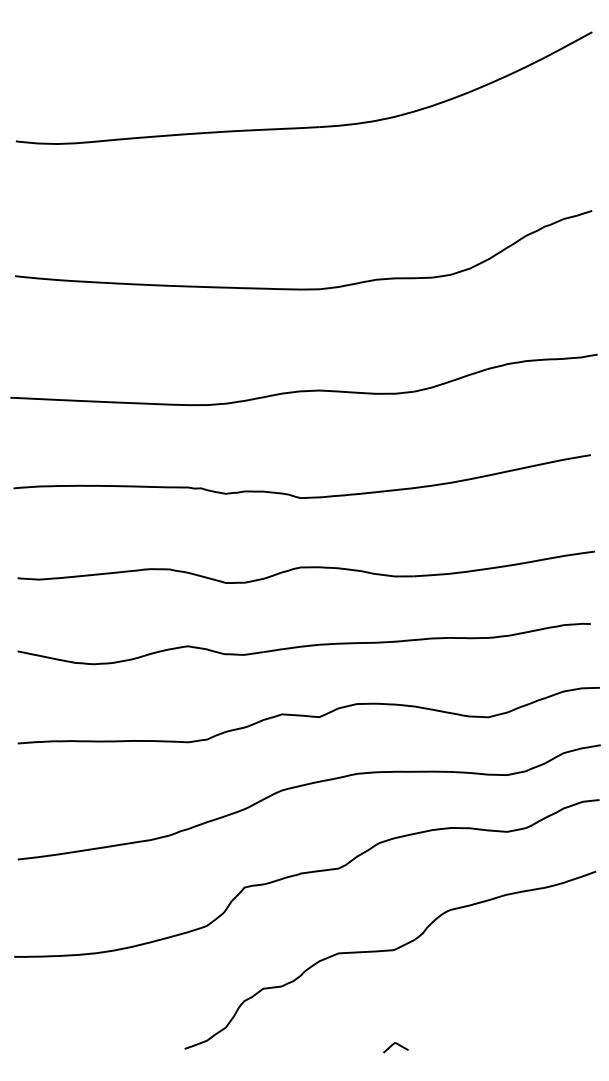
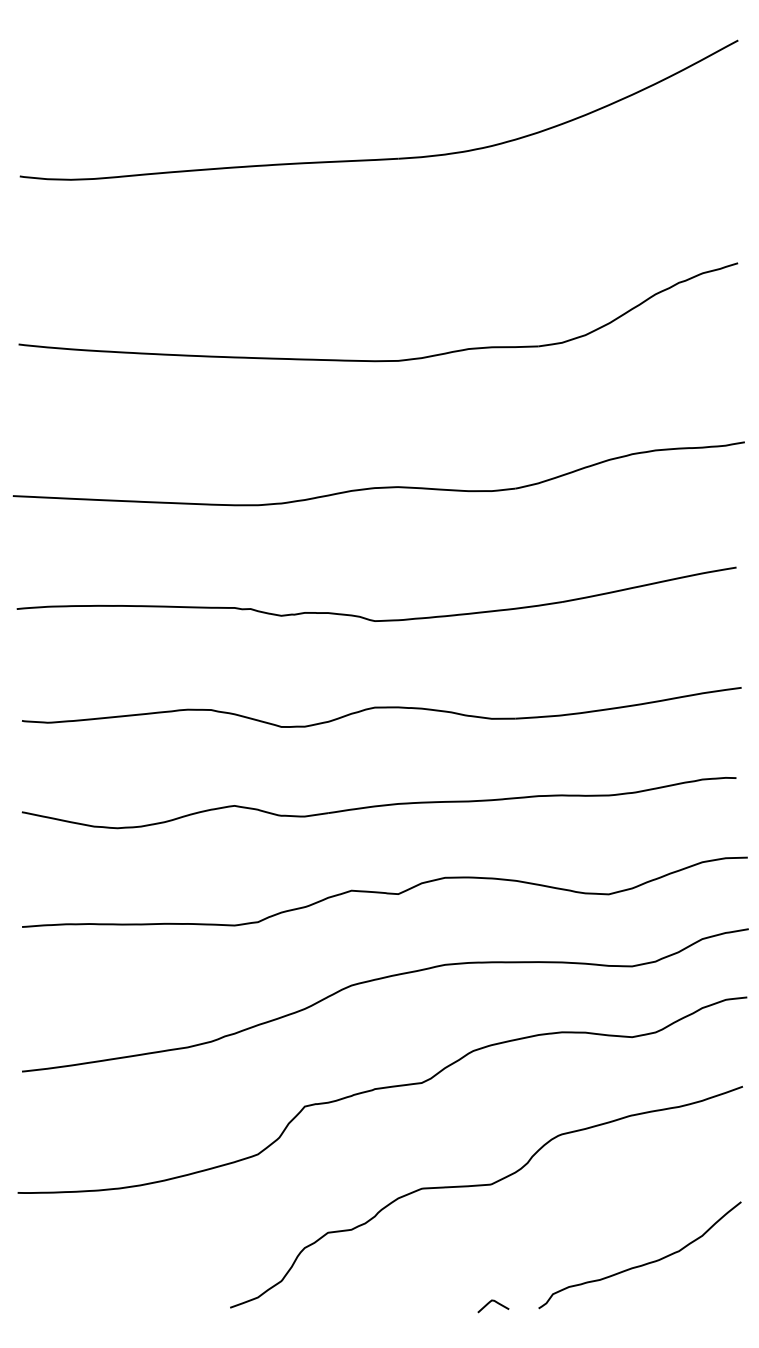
curve: (514, 1014) -> (641, 1264), added

